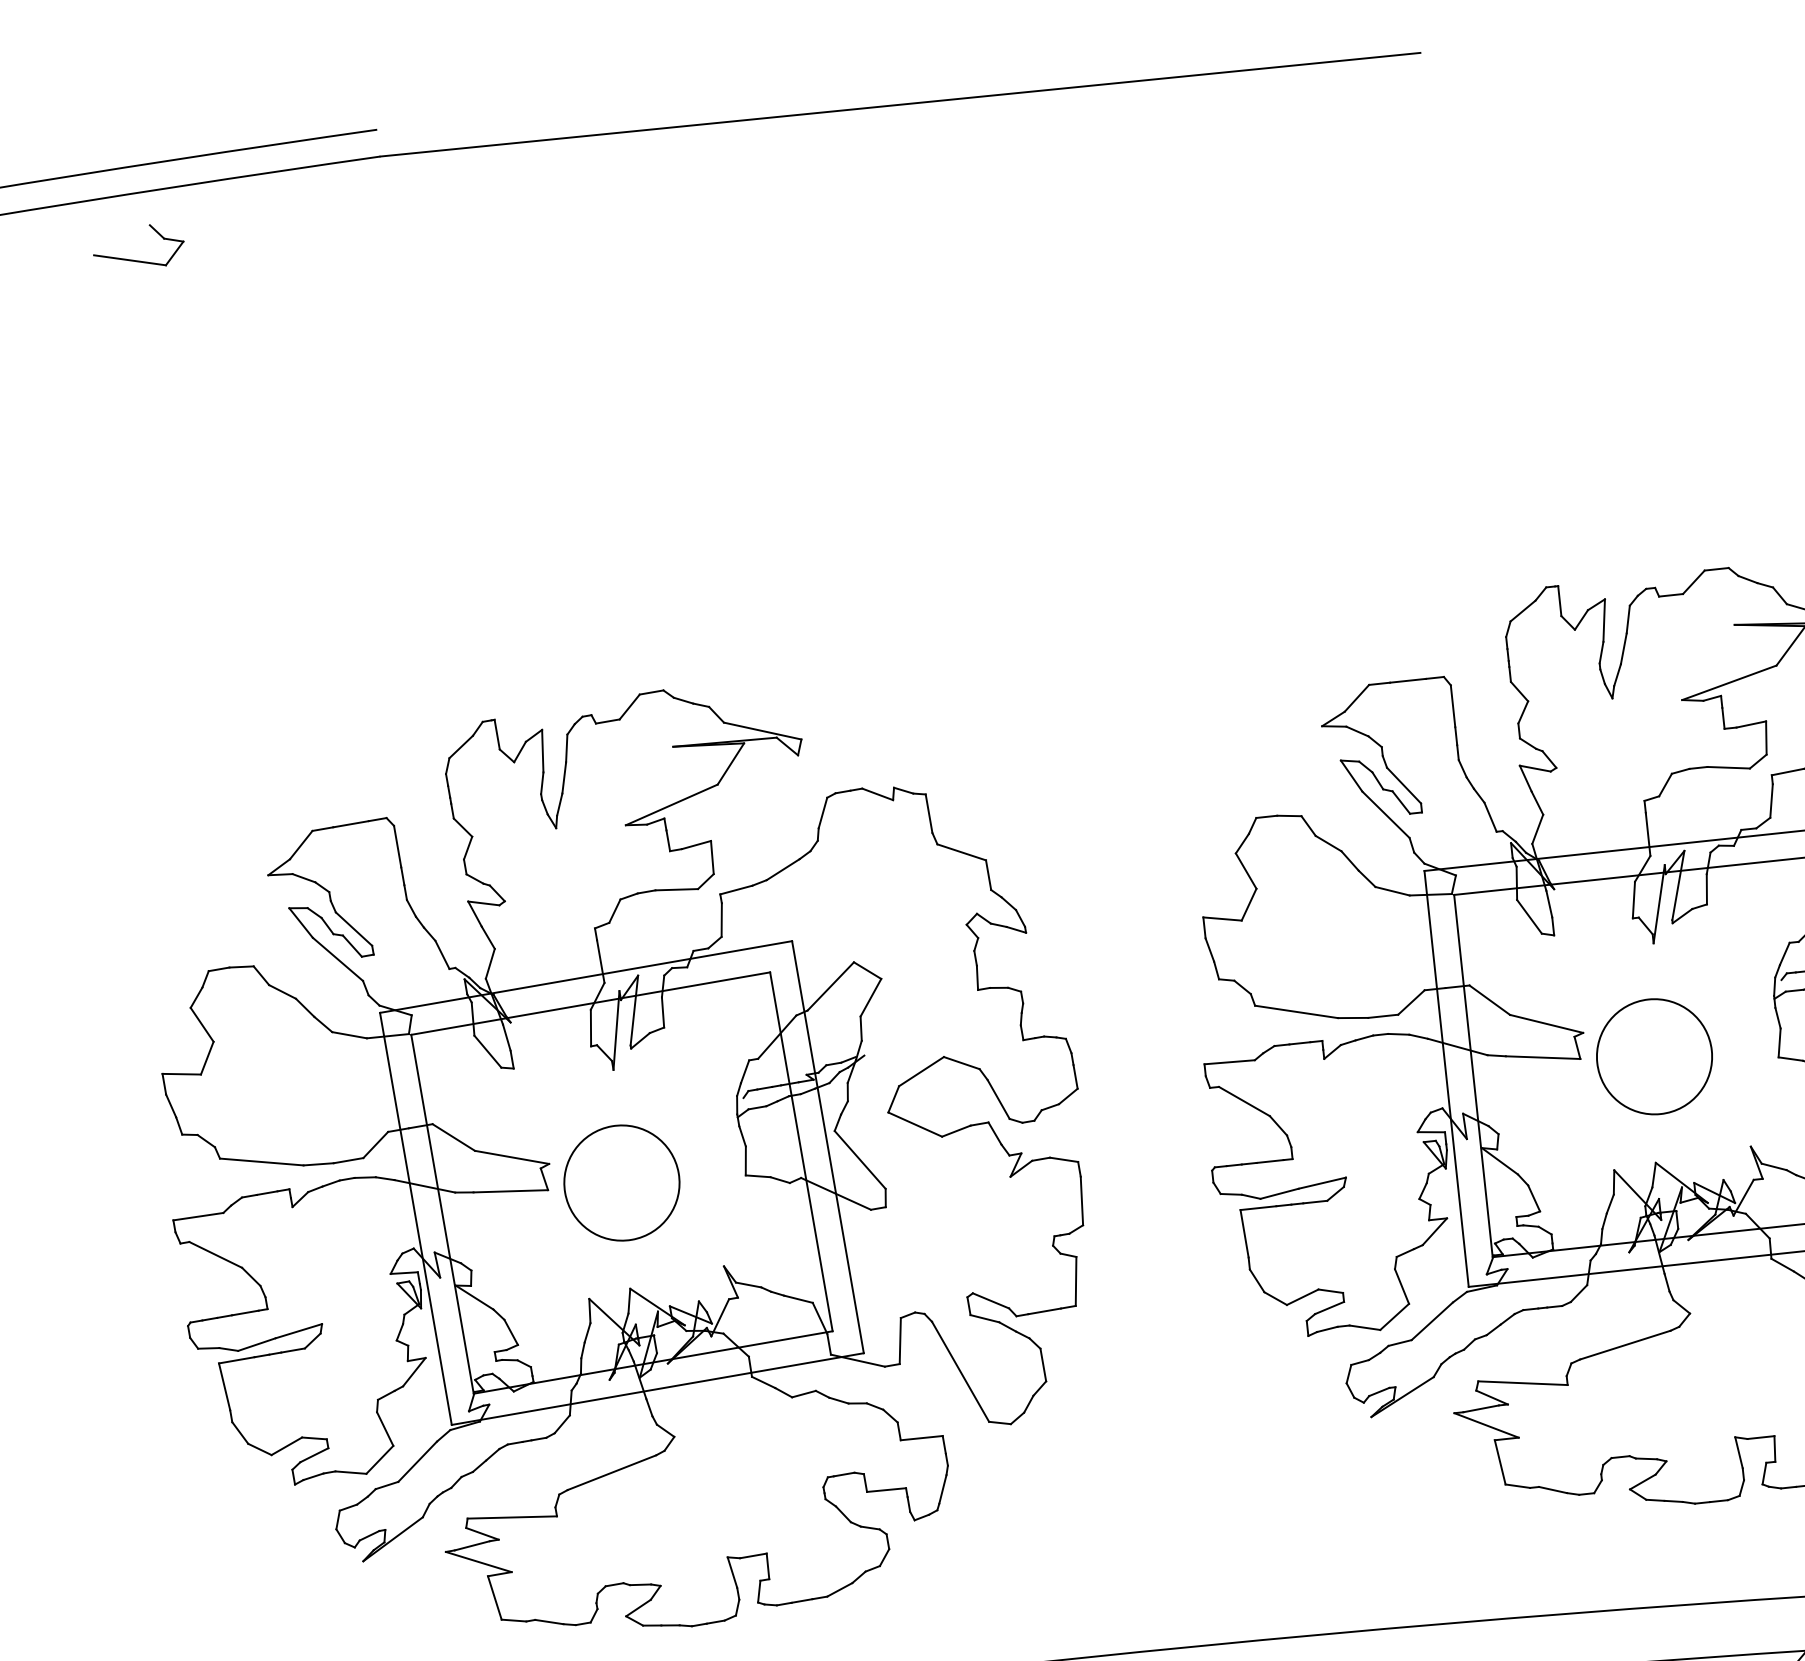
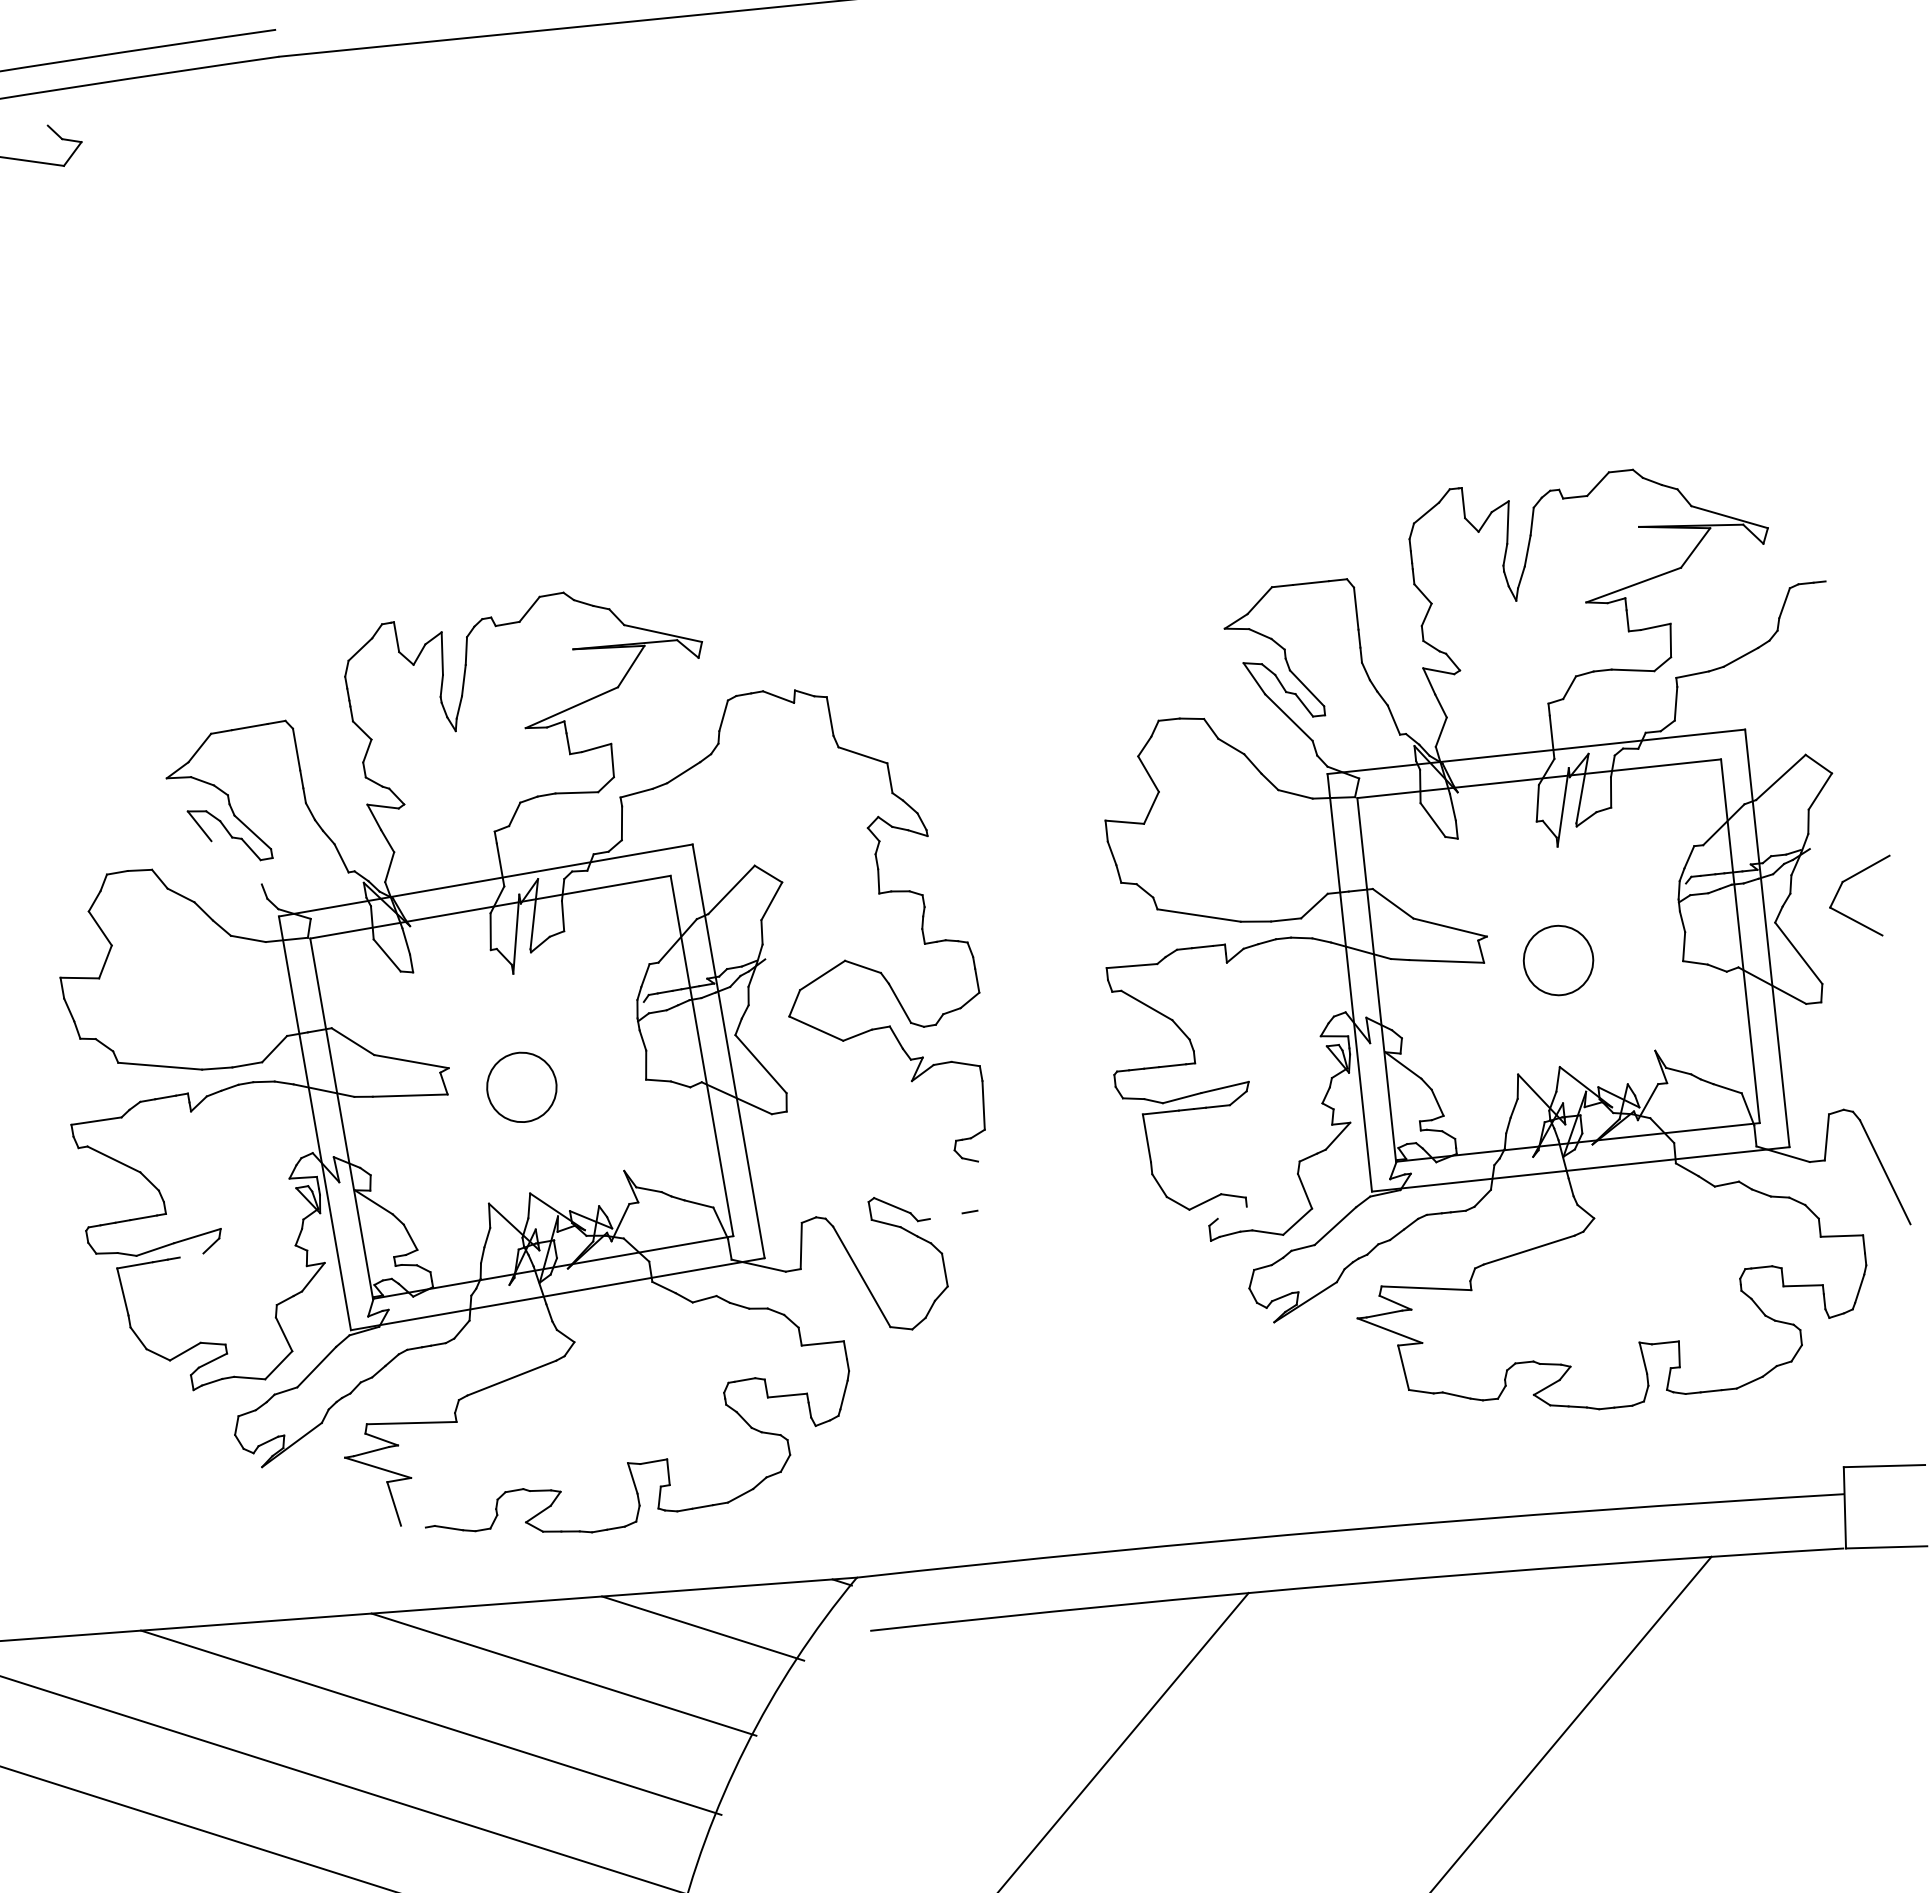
line: (337, 959) -> (236, 862), removed
part: (1654, 1056) -> (1558, 960), size x0.6
part: (621, 1183) -> (521, 1087), size x0.6
line: (1075, 1280) -> (977, 1185), removed
line: (1328, 1307) -> (1231, 1212), removed
line: (1043, 1311) -> (945, 1216), removed
line: (292, 1350) -> (191, 1255), removed
line: (514, 1620) -> (413, 1526), removed

